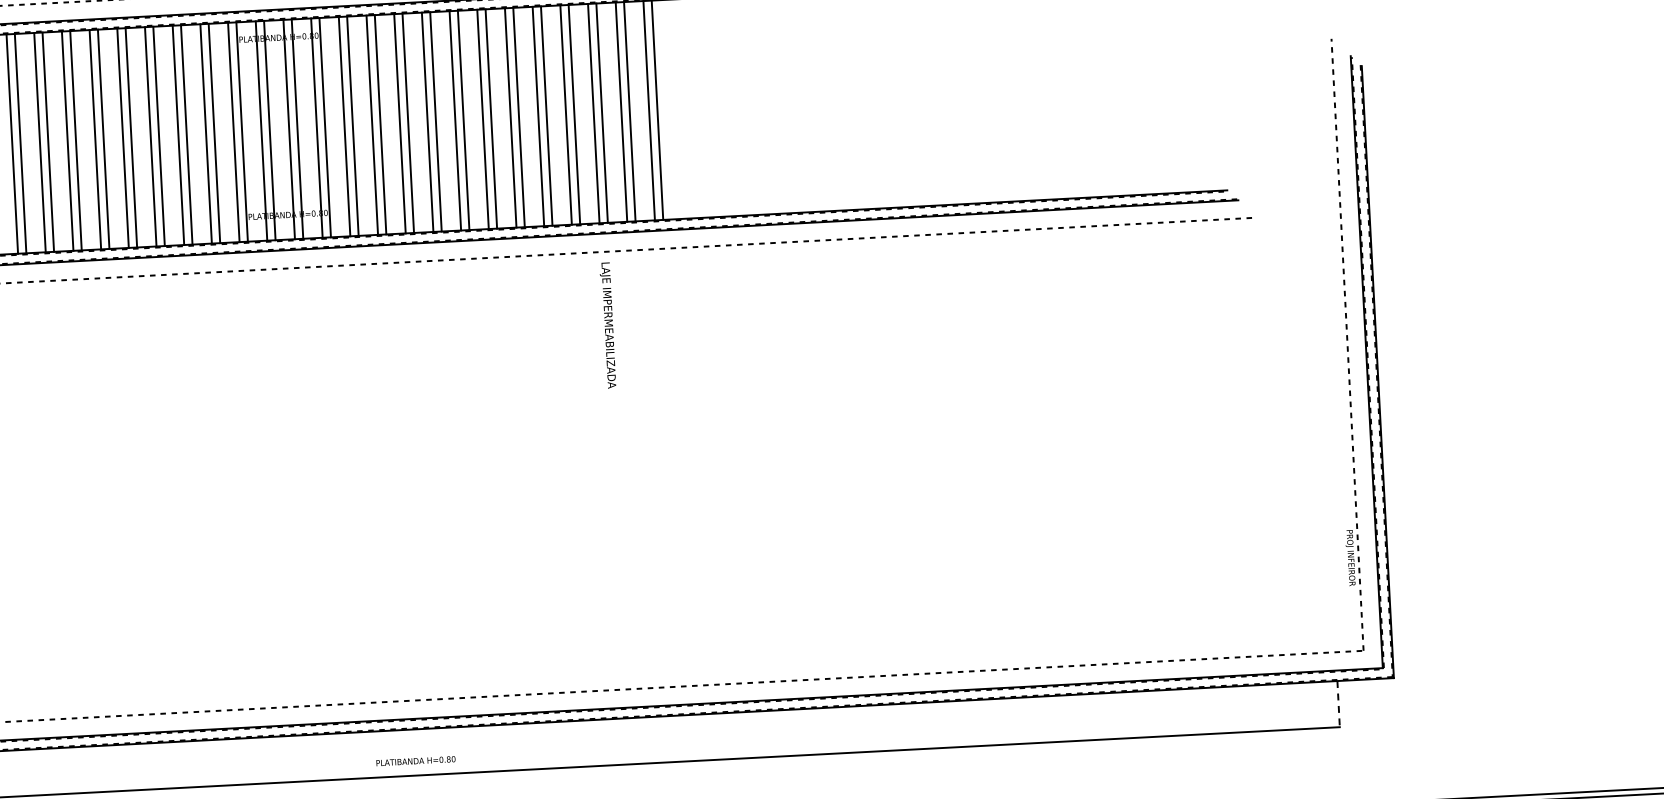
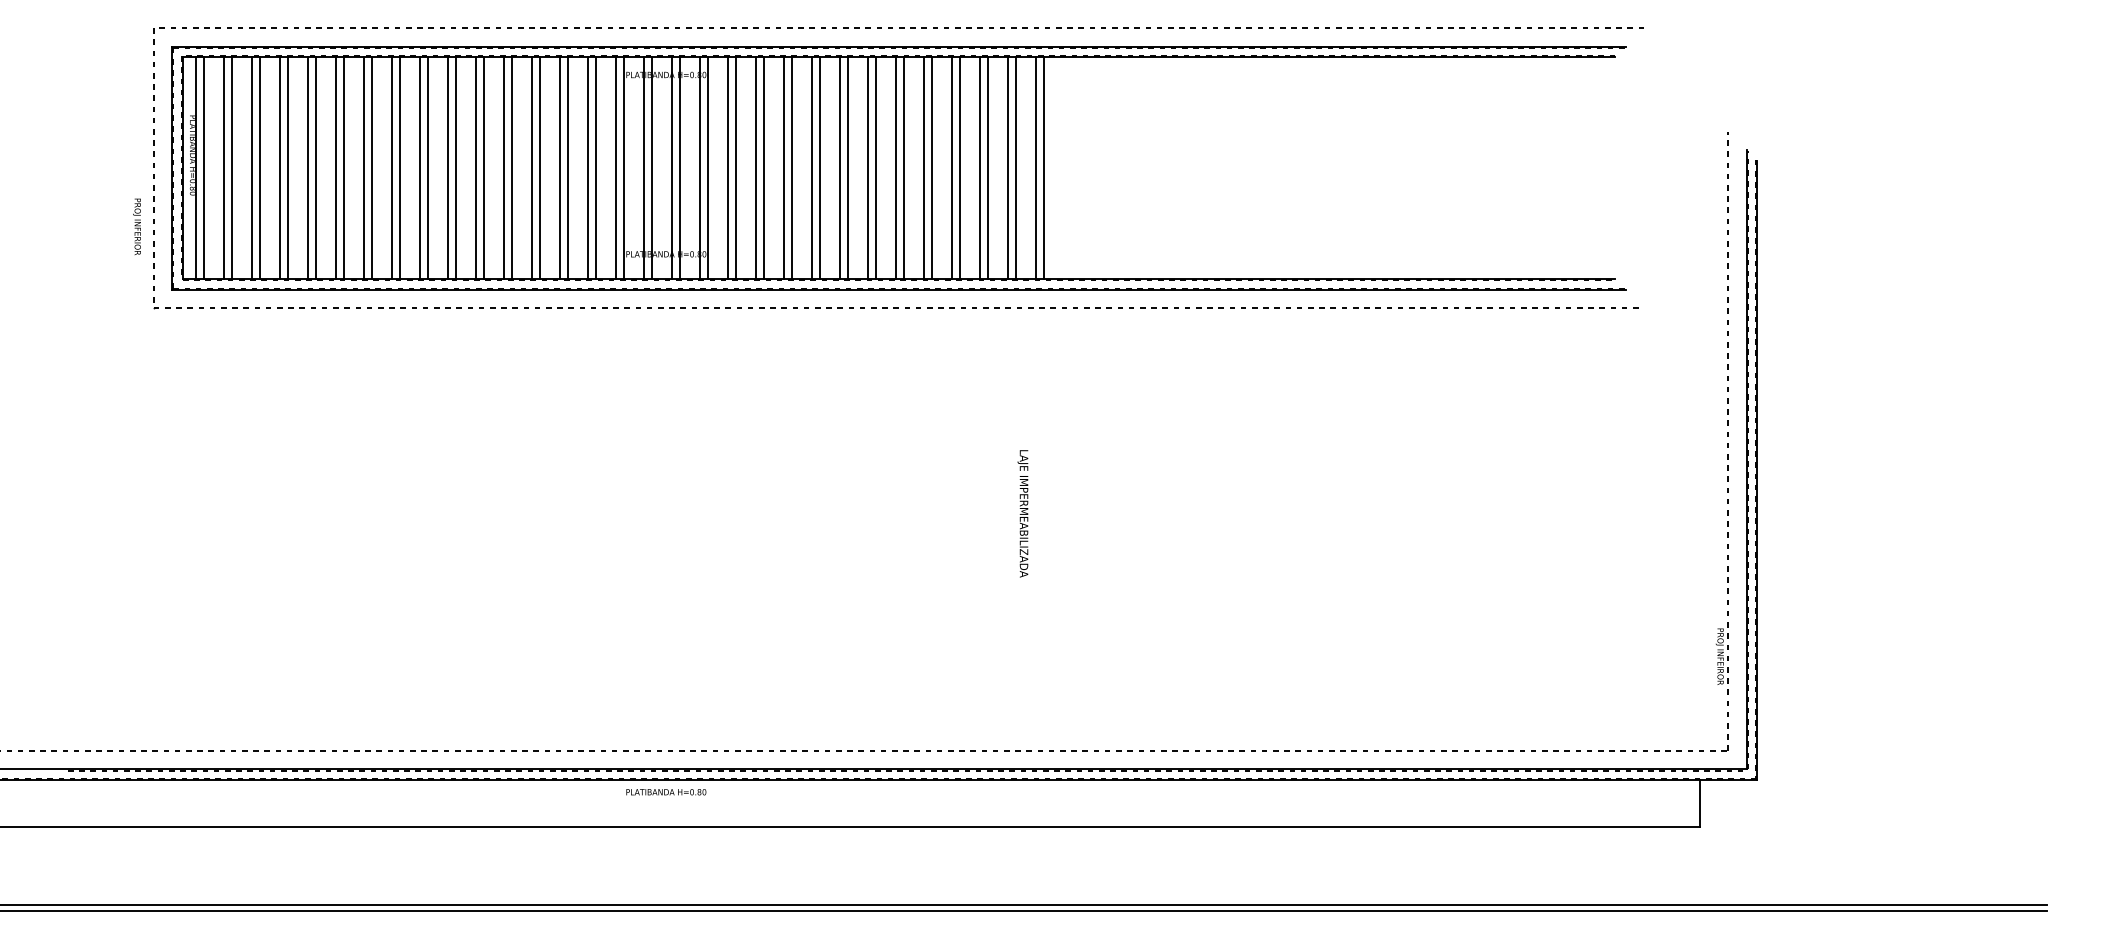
text: (607, 325) -> (1022, 513), moved
line: (1338, 704) -> (1700, 803), dashed -> solid
text: (416, 761) -> (666, 792), moved

